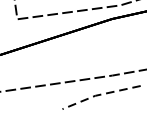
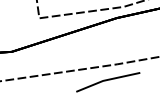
line: (99, 95) -> (106, 80), dashed -> solid

